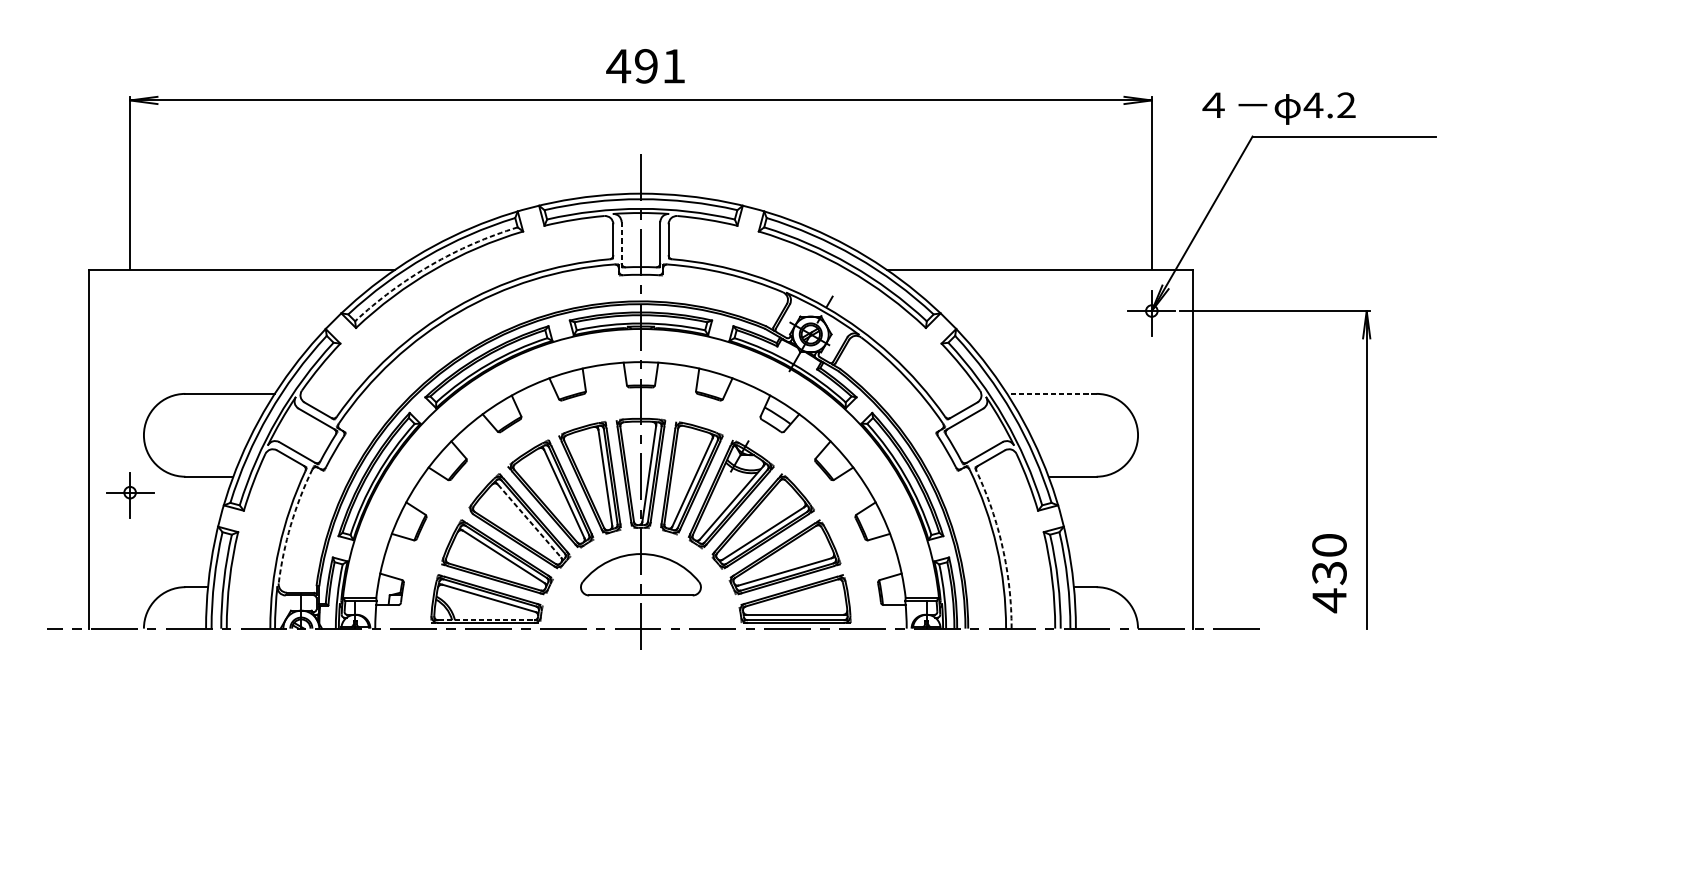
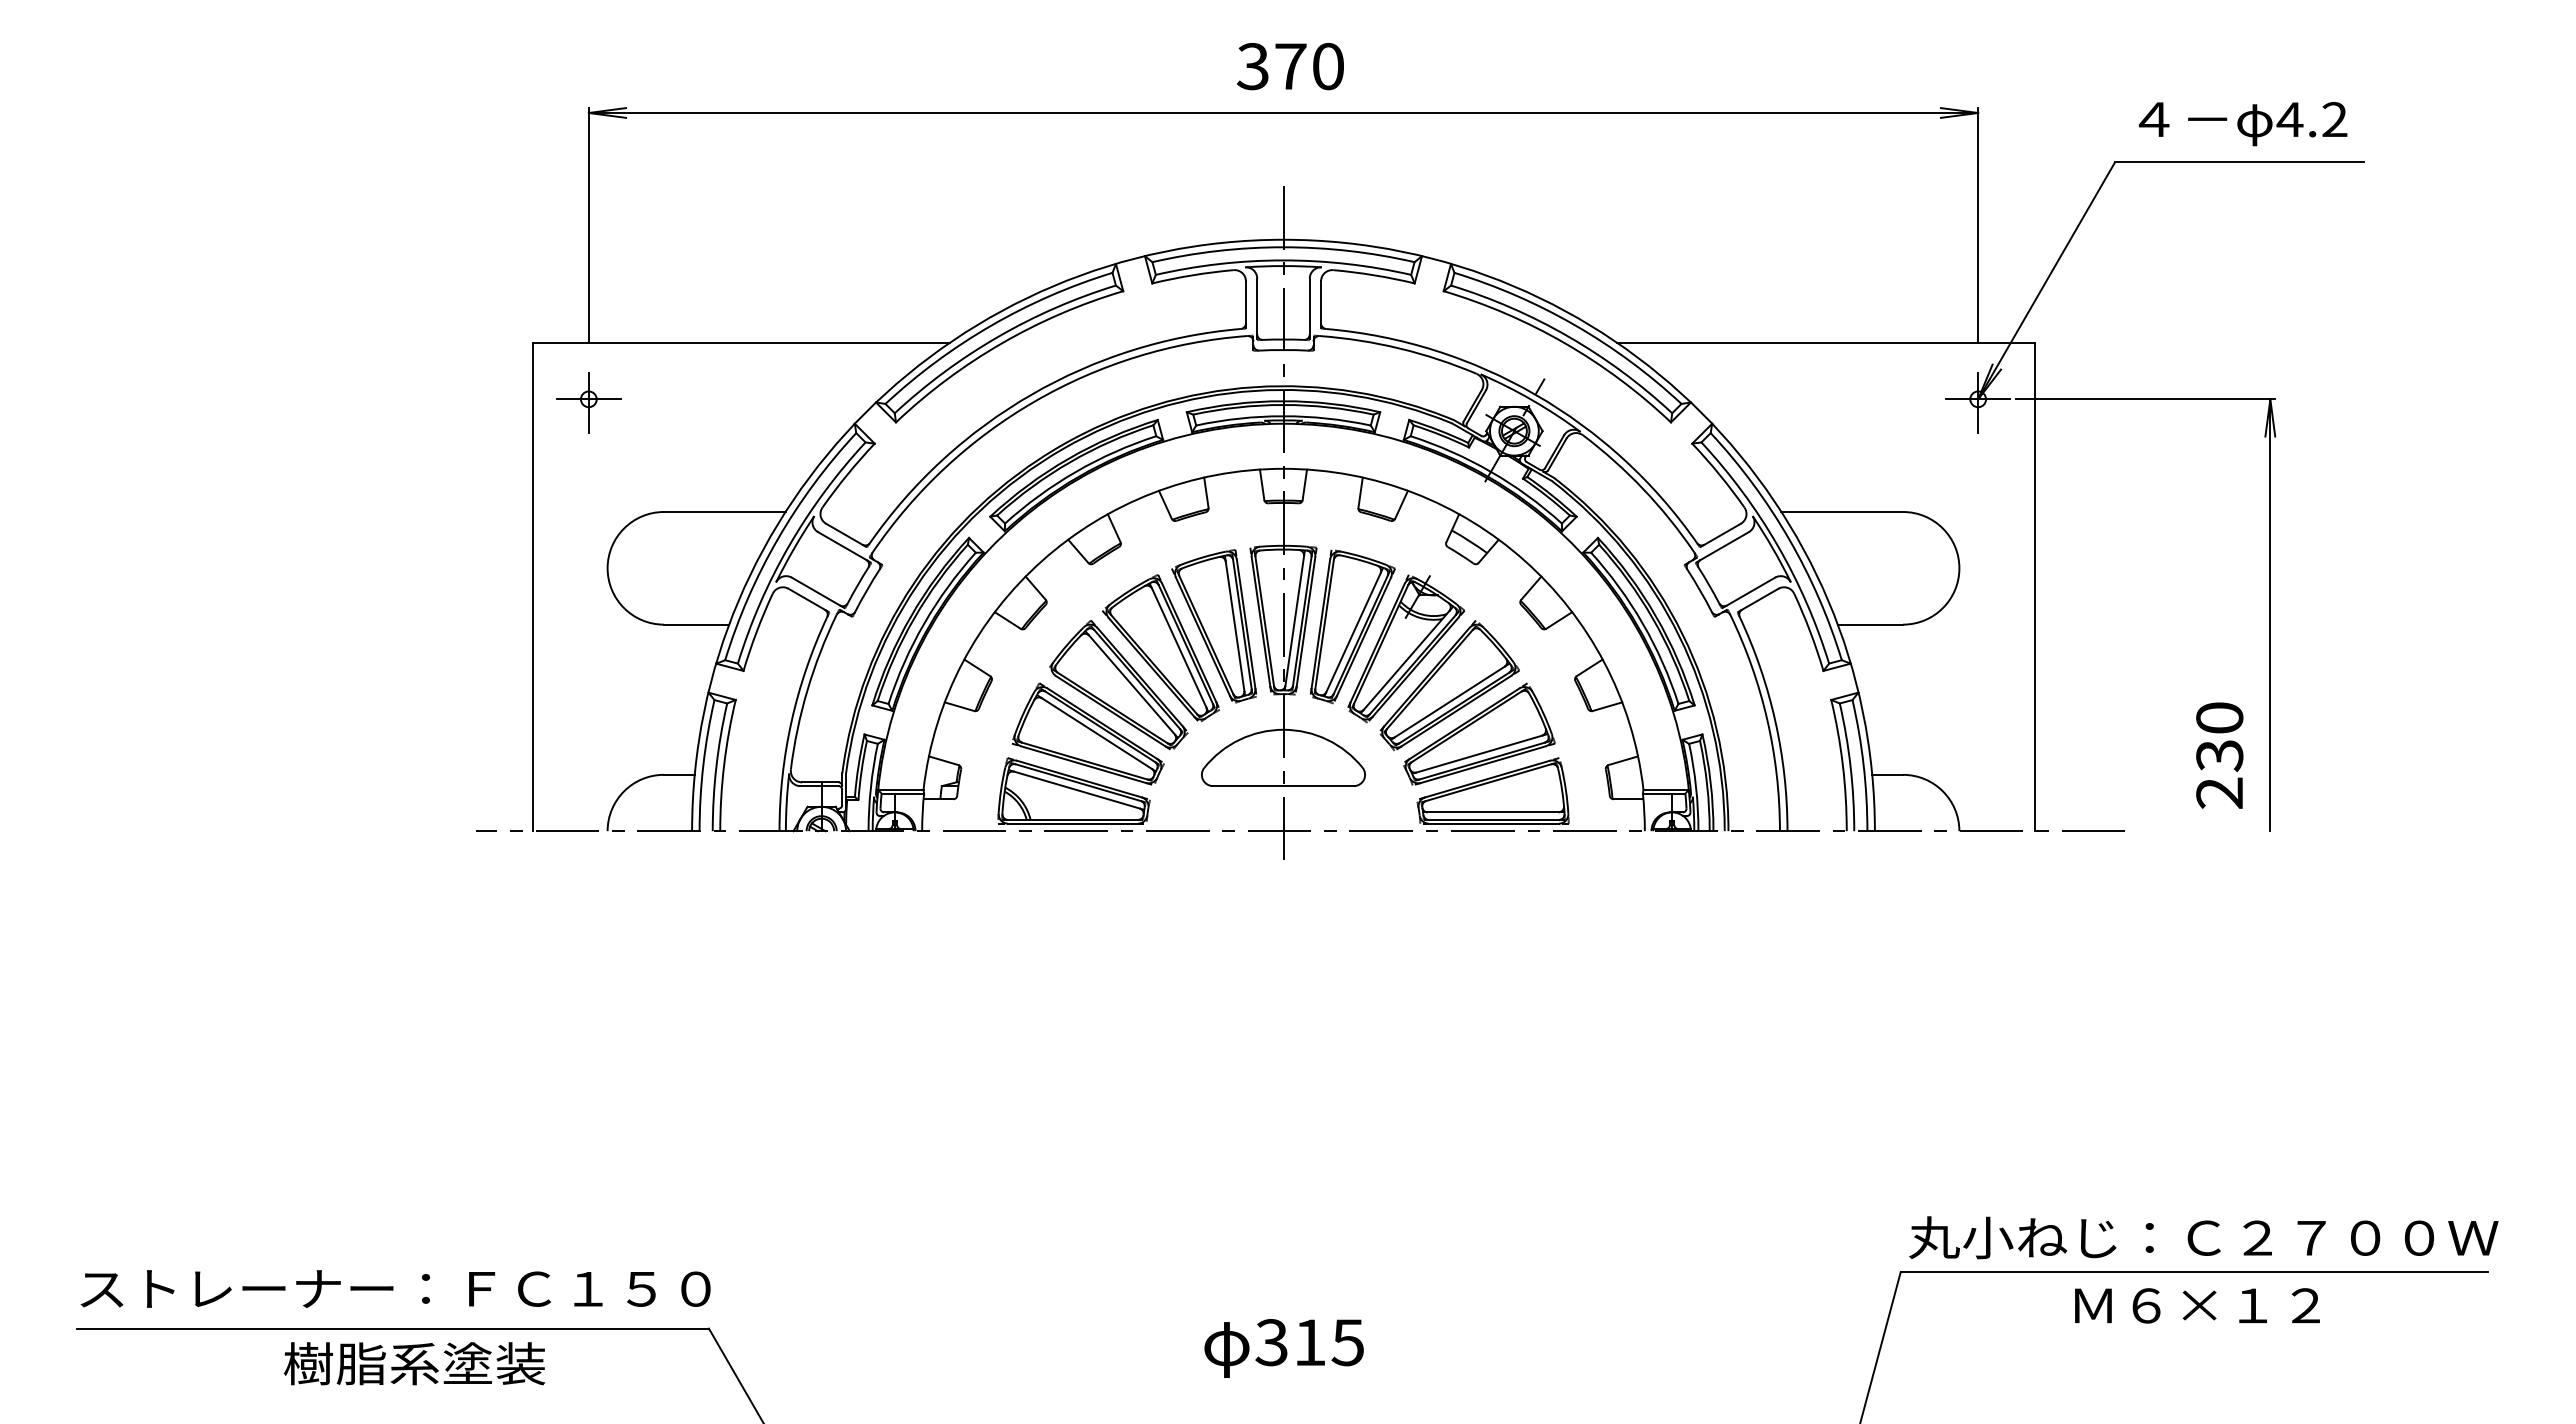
text: (645, 66) -> (1289, 66), 491 -> 370
text: (1279, 108) -> (2243, 124), moved
line: (621, 242) -> (1257, 306), dashed -> solid
arc: (431, 264) -> (998, 336), dashed -> solid
line: (1052, 394) -> (1842, 512), dashed -> solid
part: (129, 495) -> (588, 402), moved
line: (529, 521) -> (1132, 685), dashed -> solid
arc: (290, 525) -> (807, 690), dashed -> solid
arc: (1002, 547) -> (1775, 721), dashed -> solid
text: (1329, 600) -> (2219, 793), 430 -> 230
line: (486, 620) -> (1073, 819), dashed -> solid

